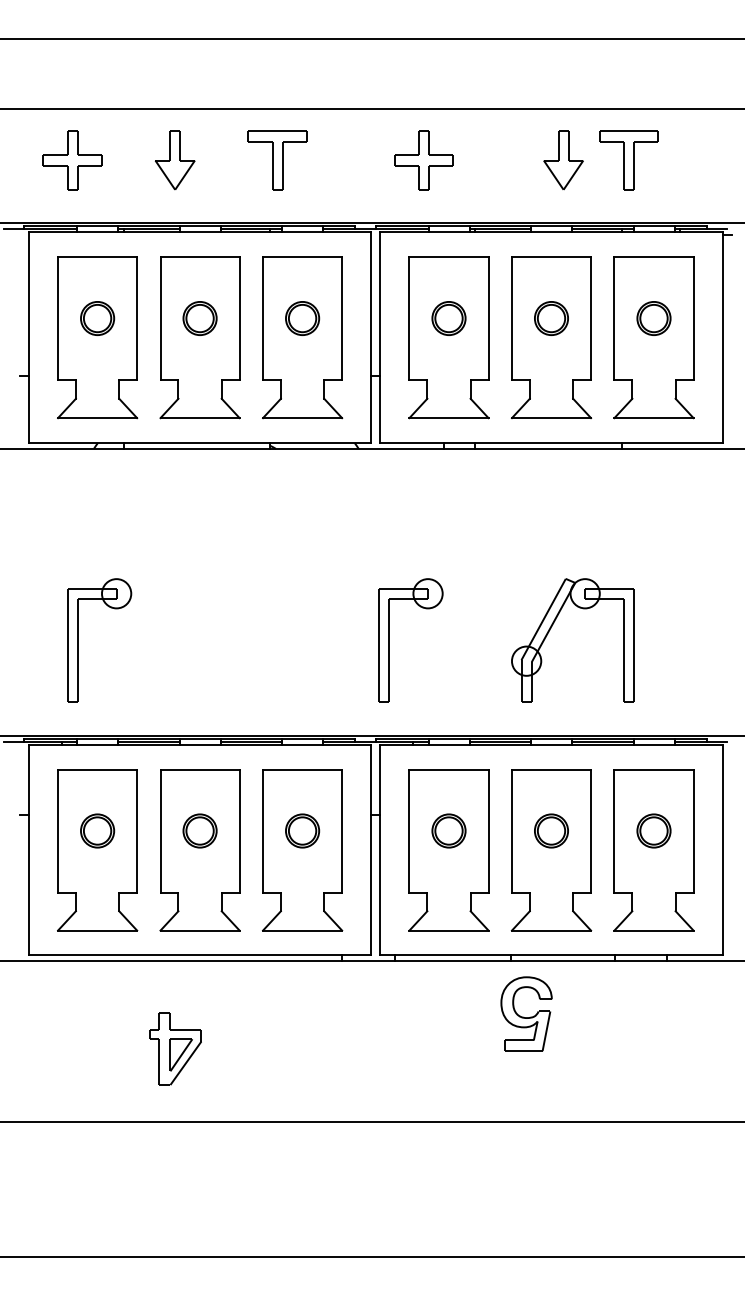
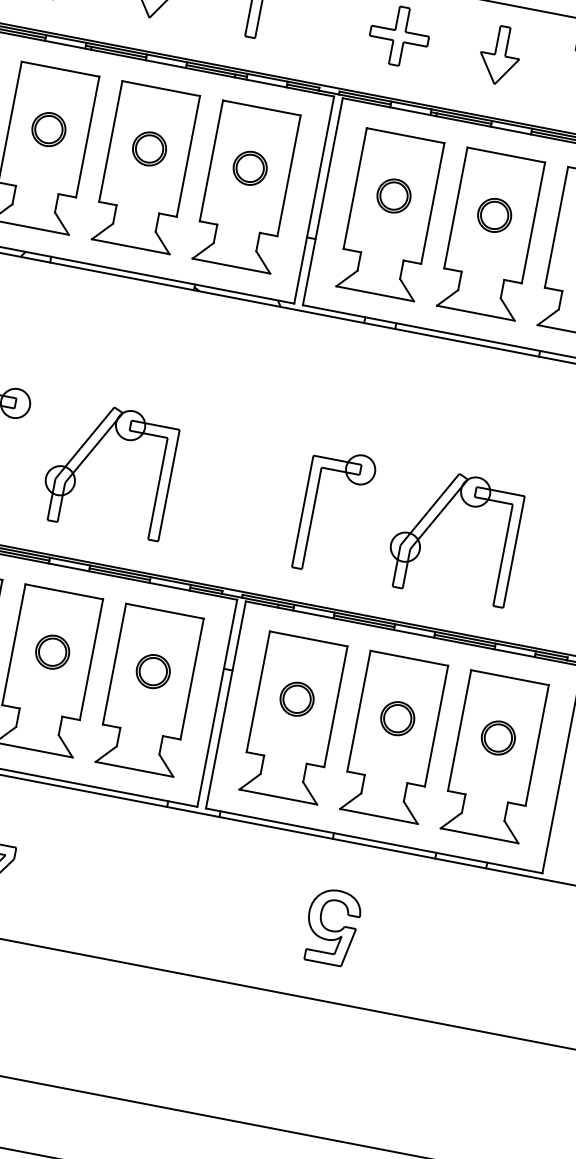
part: (563, 160) -> (499, 55), moved
part: (199, 629) -> (90, 454), added
part: (389, 640) -> (313, 508), moved
part: (526, 1013) -> (332, 926), moved

